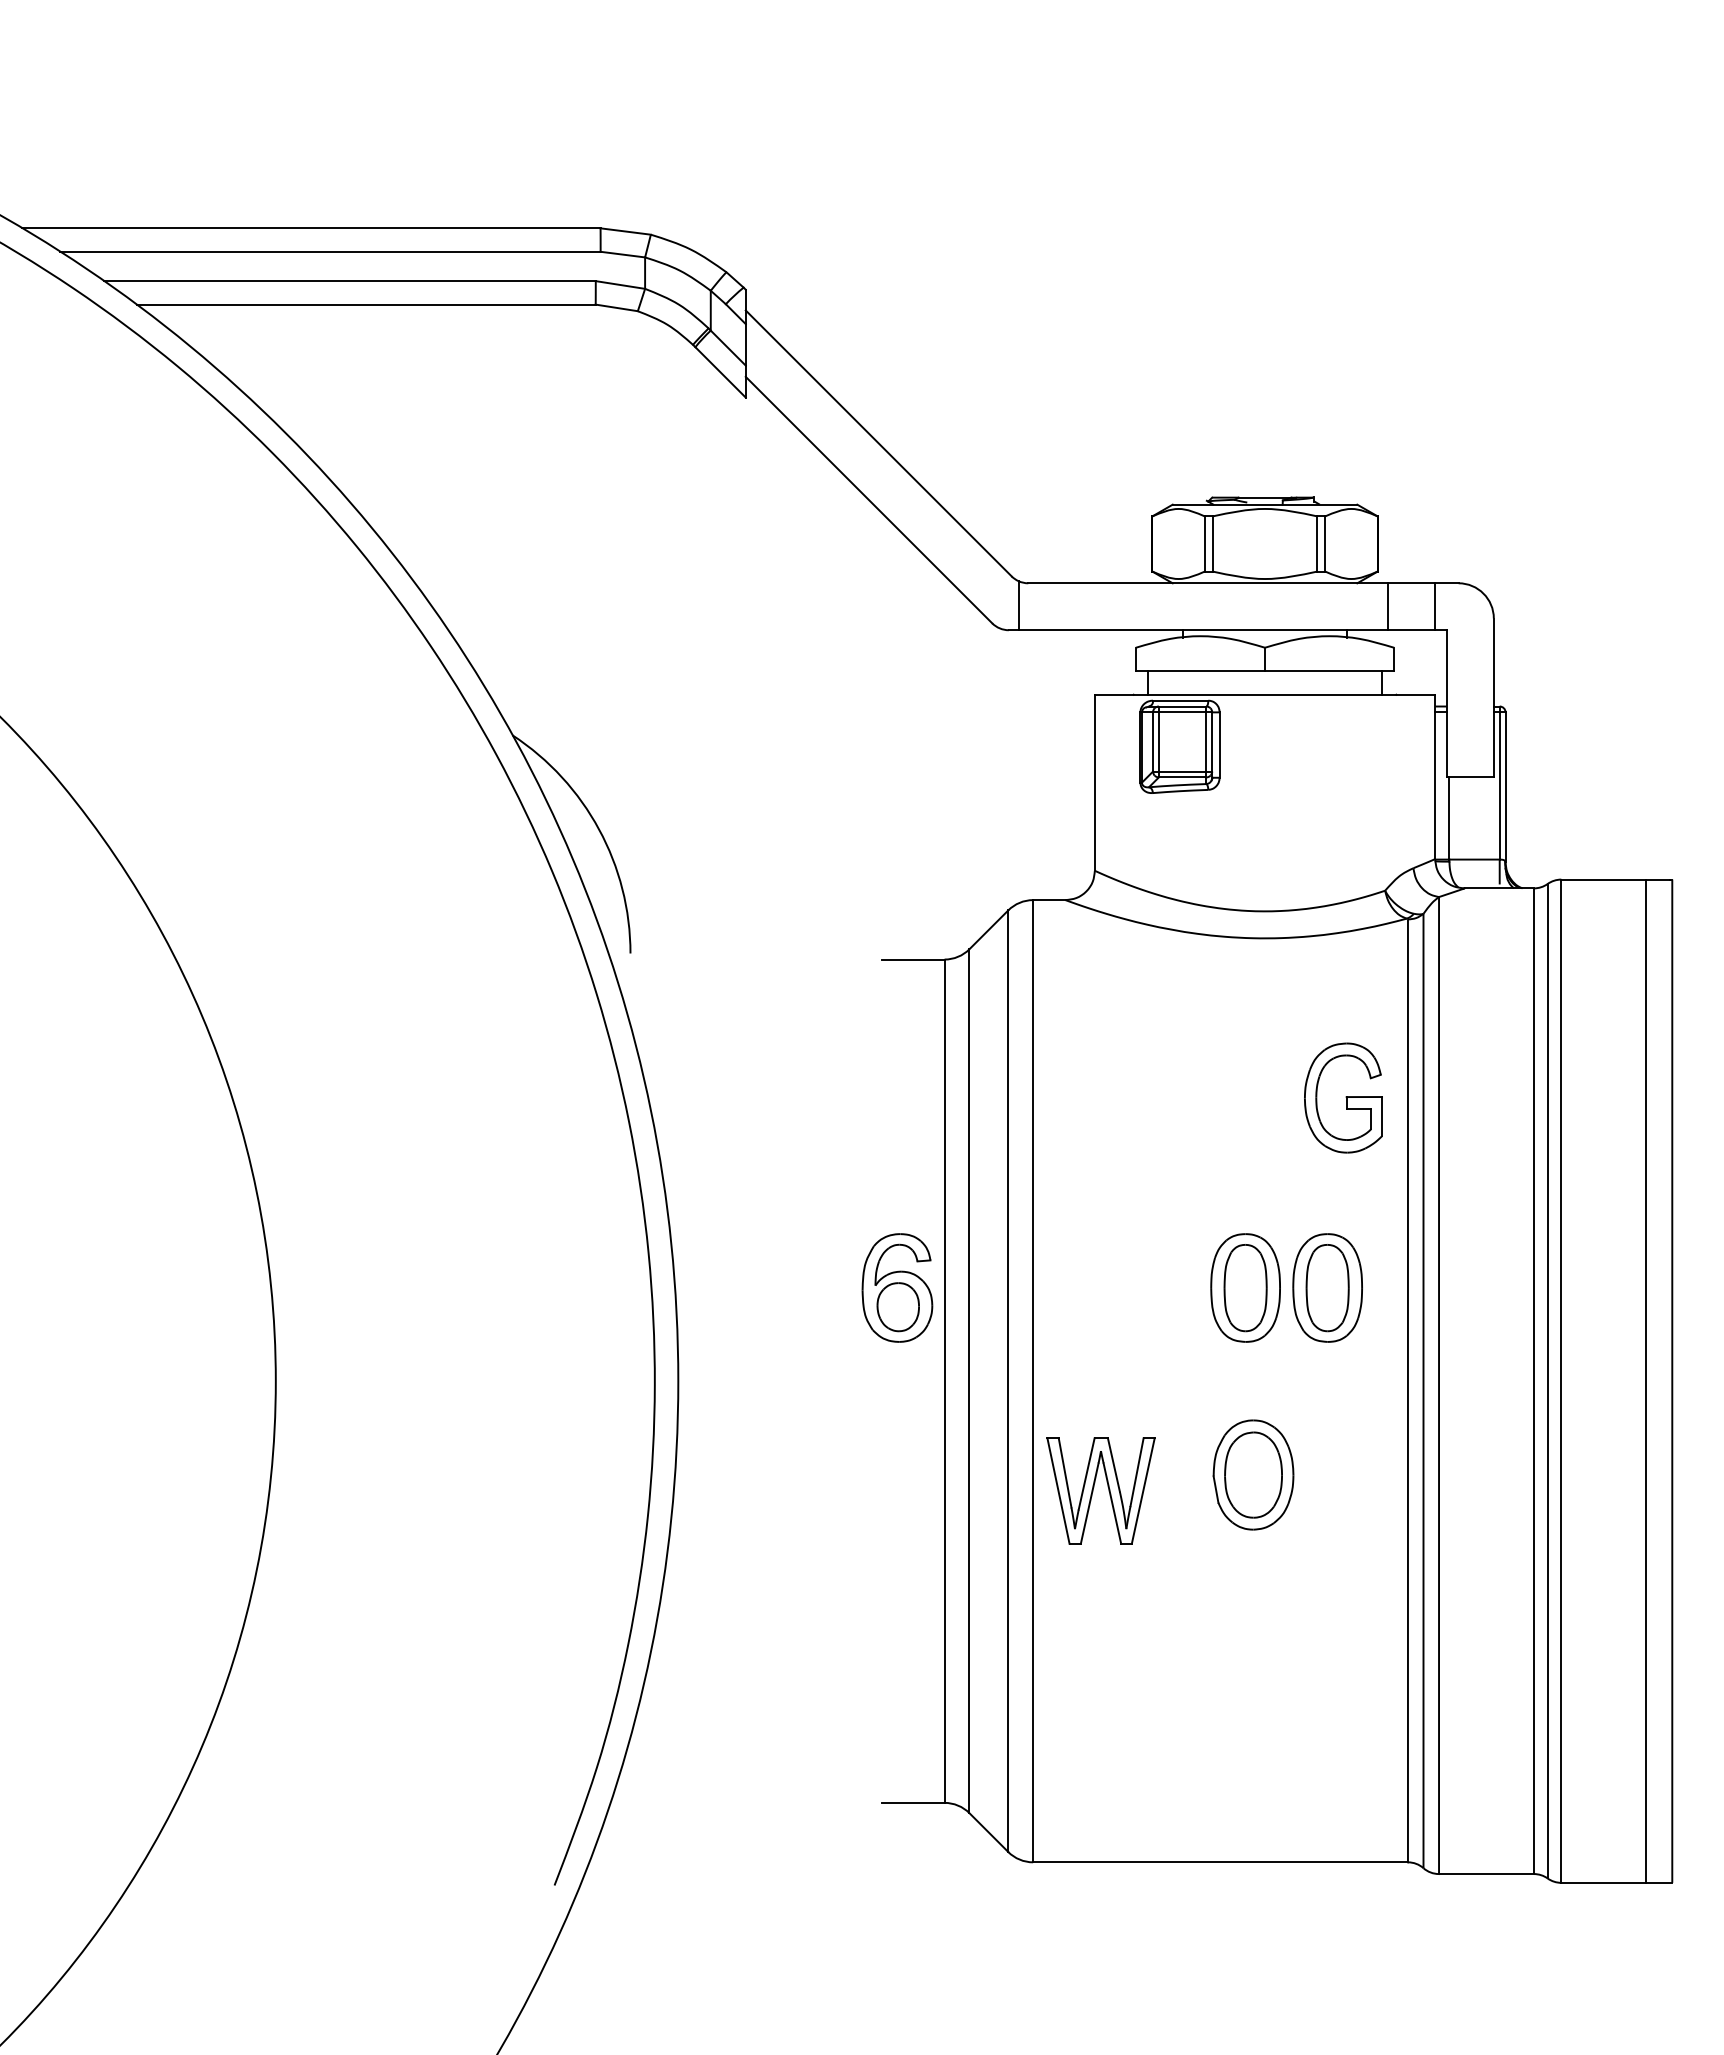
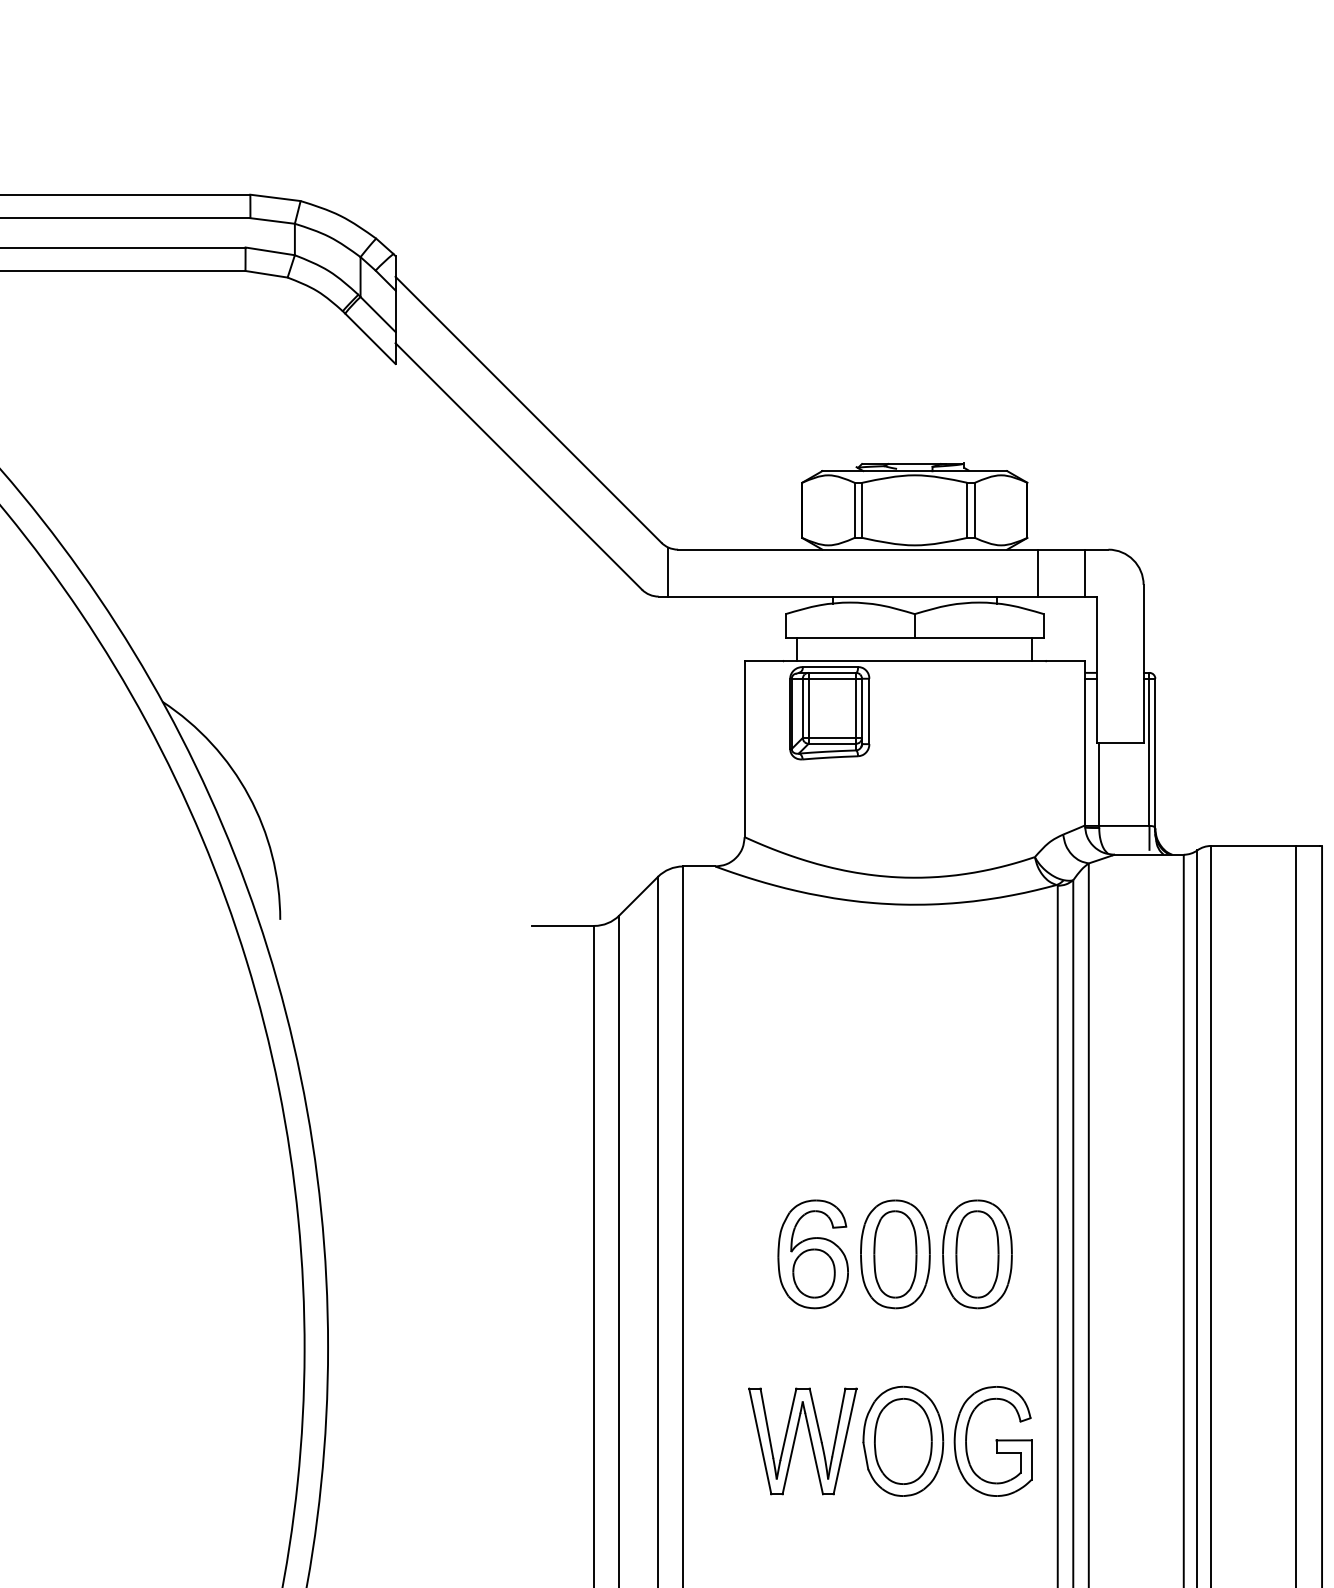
part: (1343, 1097) -> (993, 1440), moved
part: (897, 1287) -> (813, 1253), moved
part: (1094, 1487) -> (796, 1437), moved

